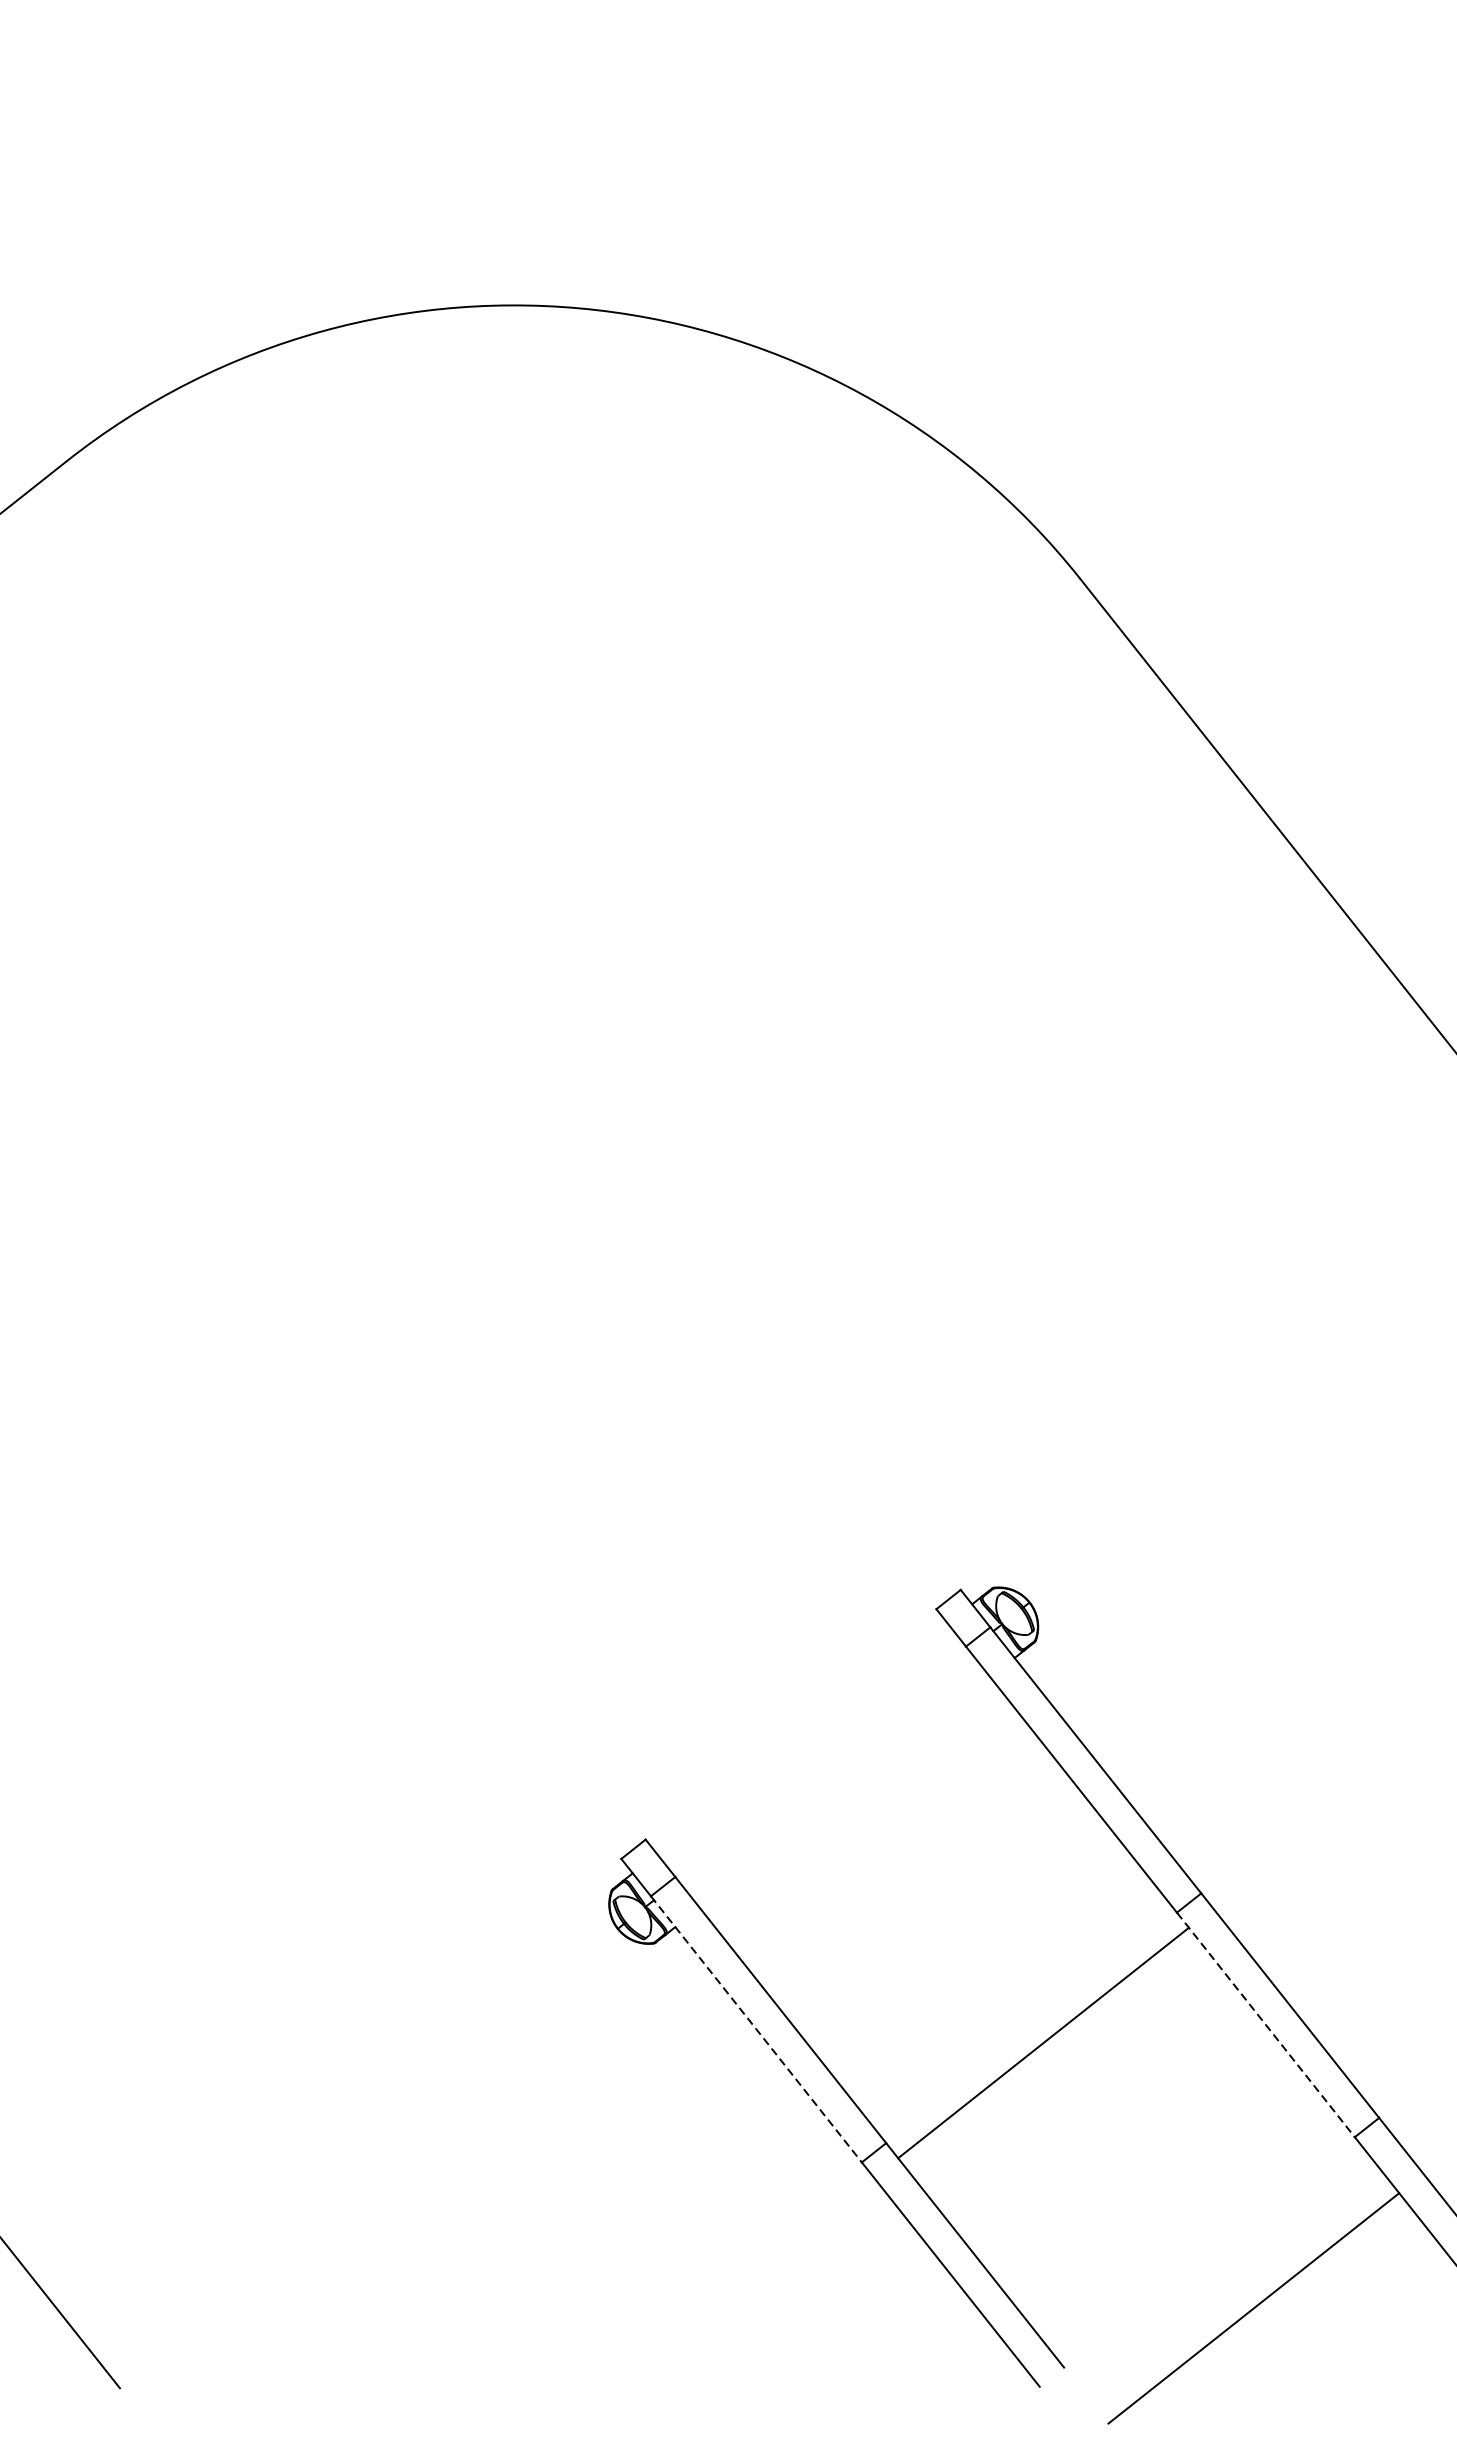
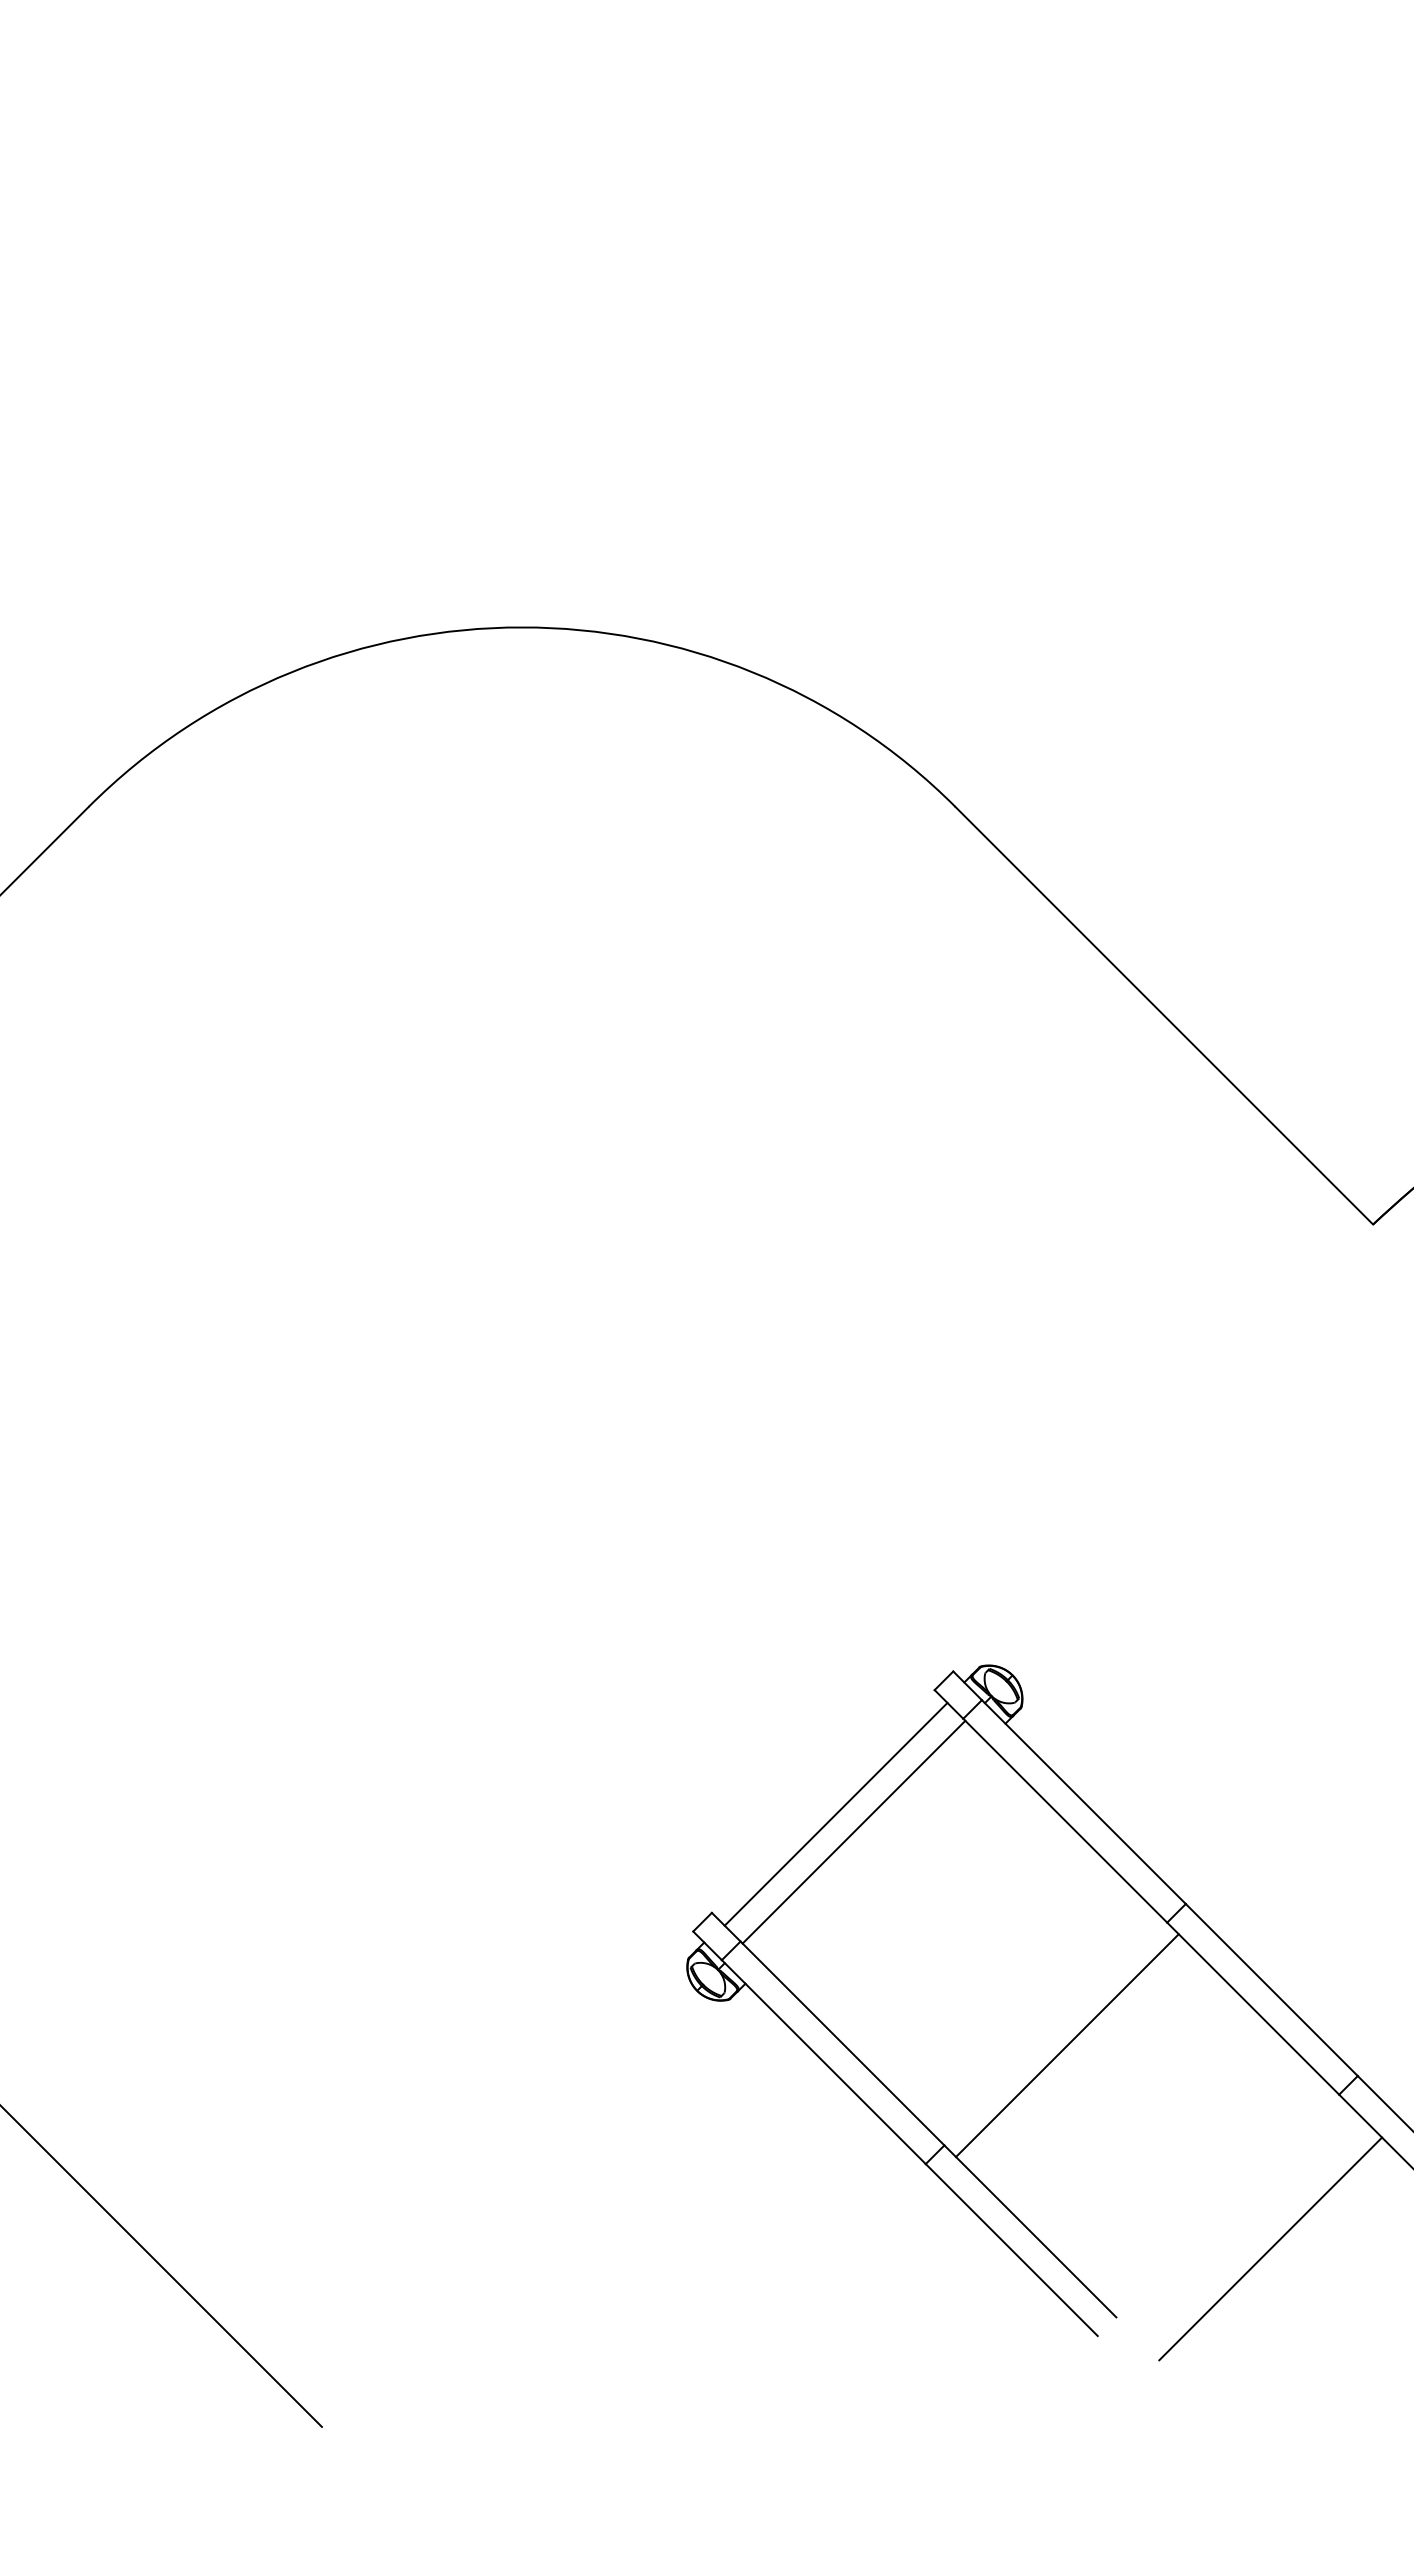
line: (803, 1740) -> (835, 1813), added
line: (822, 1763) -> (853, 1831), added
line: (1266, 2024) -> (1253, 2008), dashed -> solid
line: (757, 2029) -> (824, 2062), dashed -> solid

